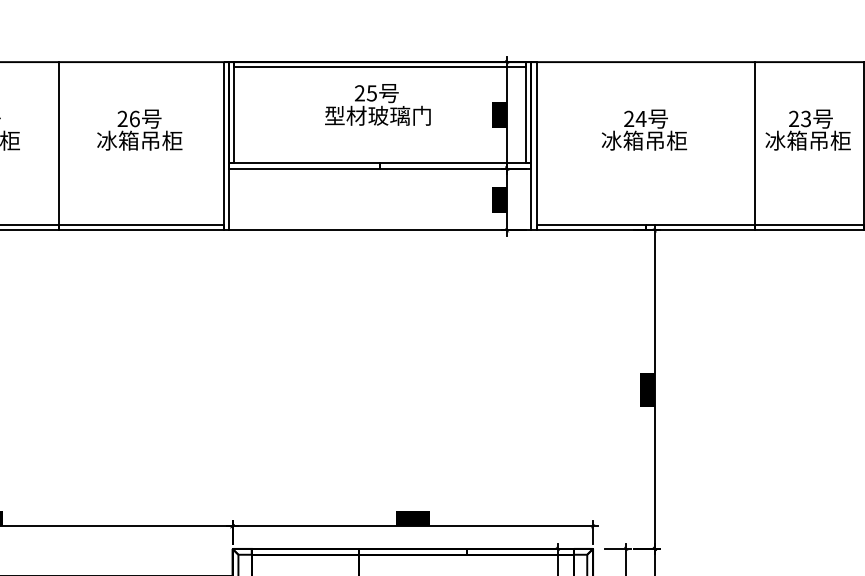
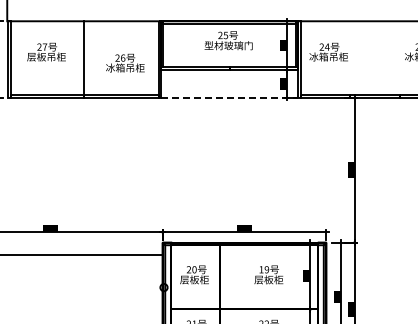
text: (140, 128) -> (125, 62), moved
text: (643, 128) -> (328, 51), moved
line: (755, 143) -> (400, 58), removed
line: (379, 229) -> (229, 97), solid -> dashed

